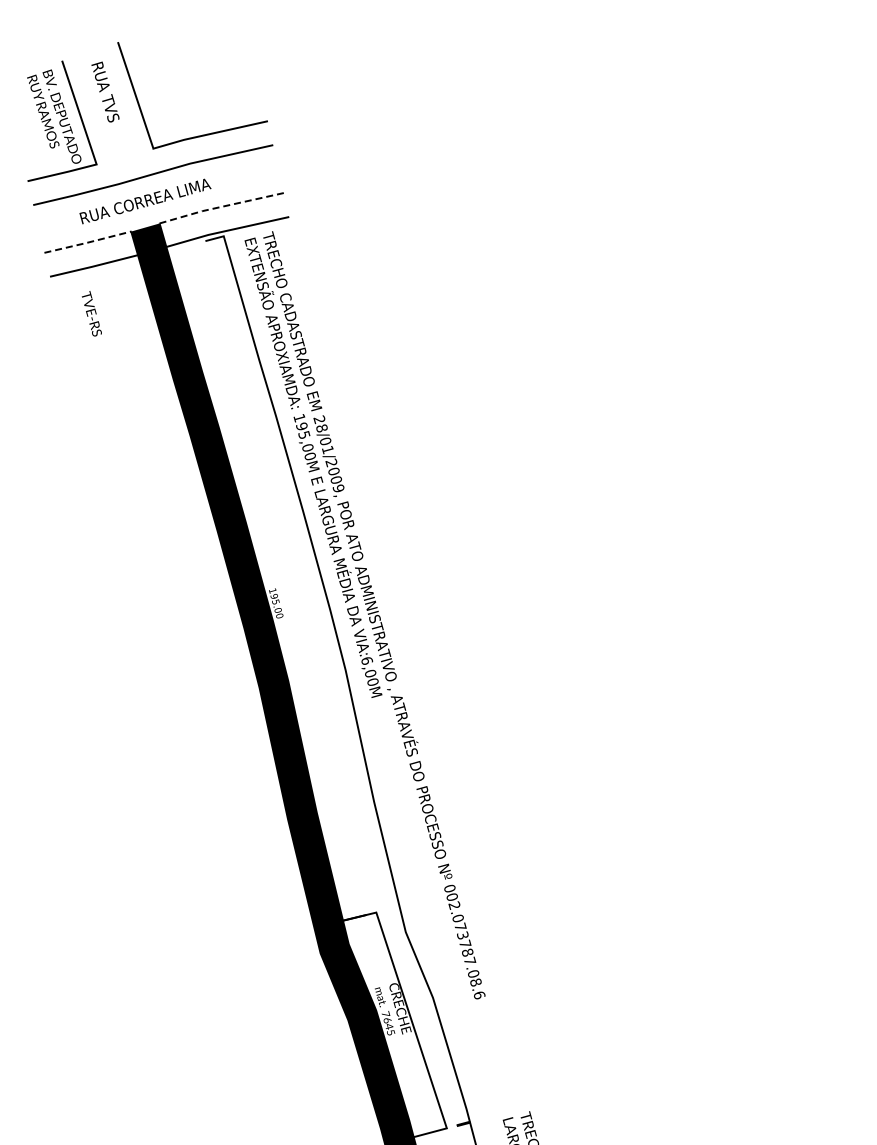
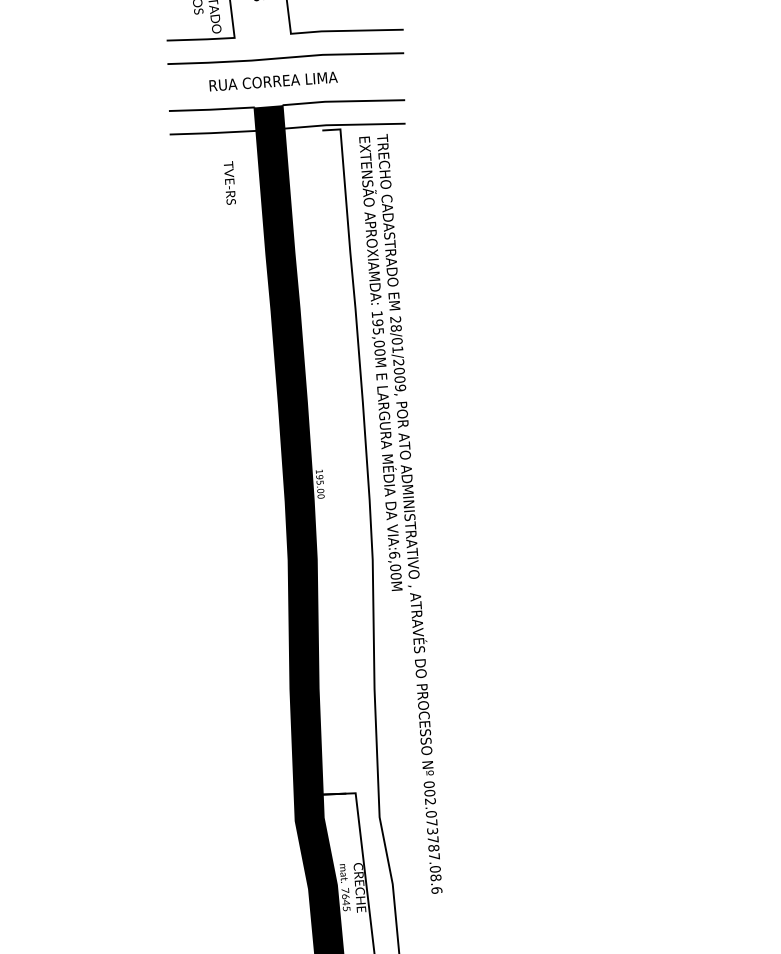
line: (220, 207) -> (342, 101), dashed -> solid
line: (88, 242) -> (212, 109), dashed -> solid
text: (91, 313) -> (229, 182), moved

